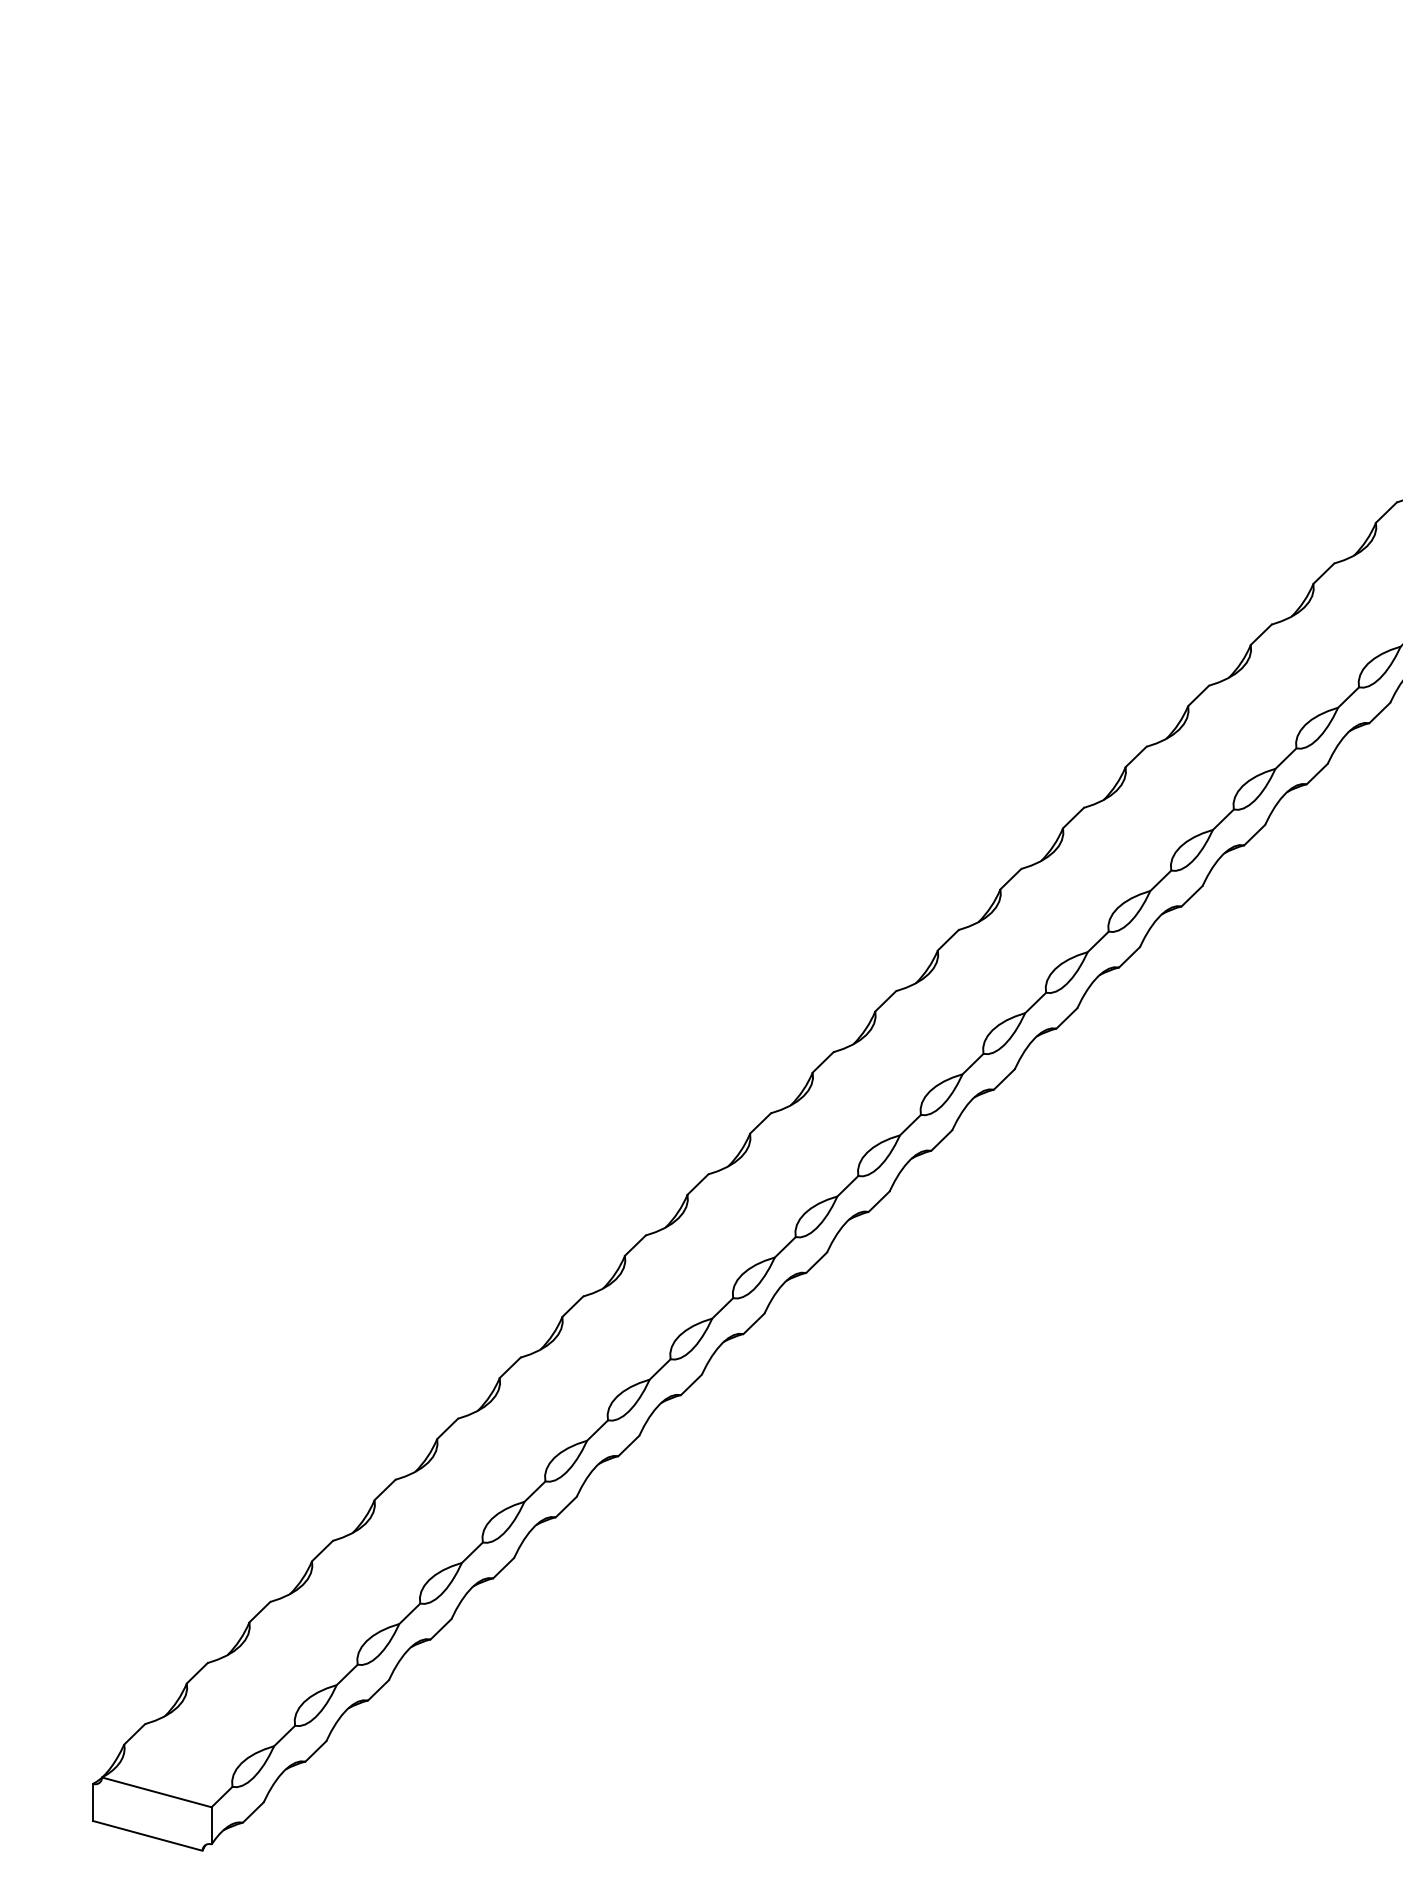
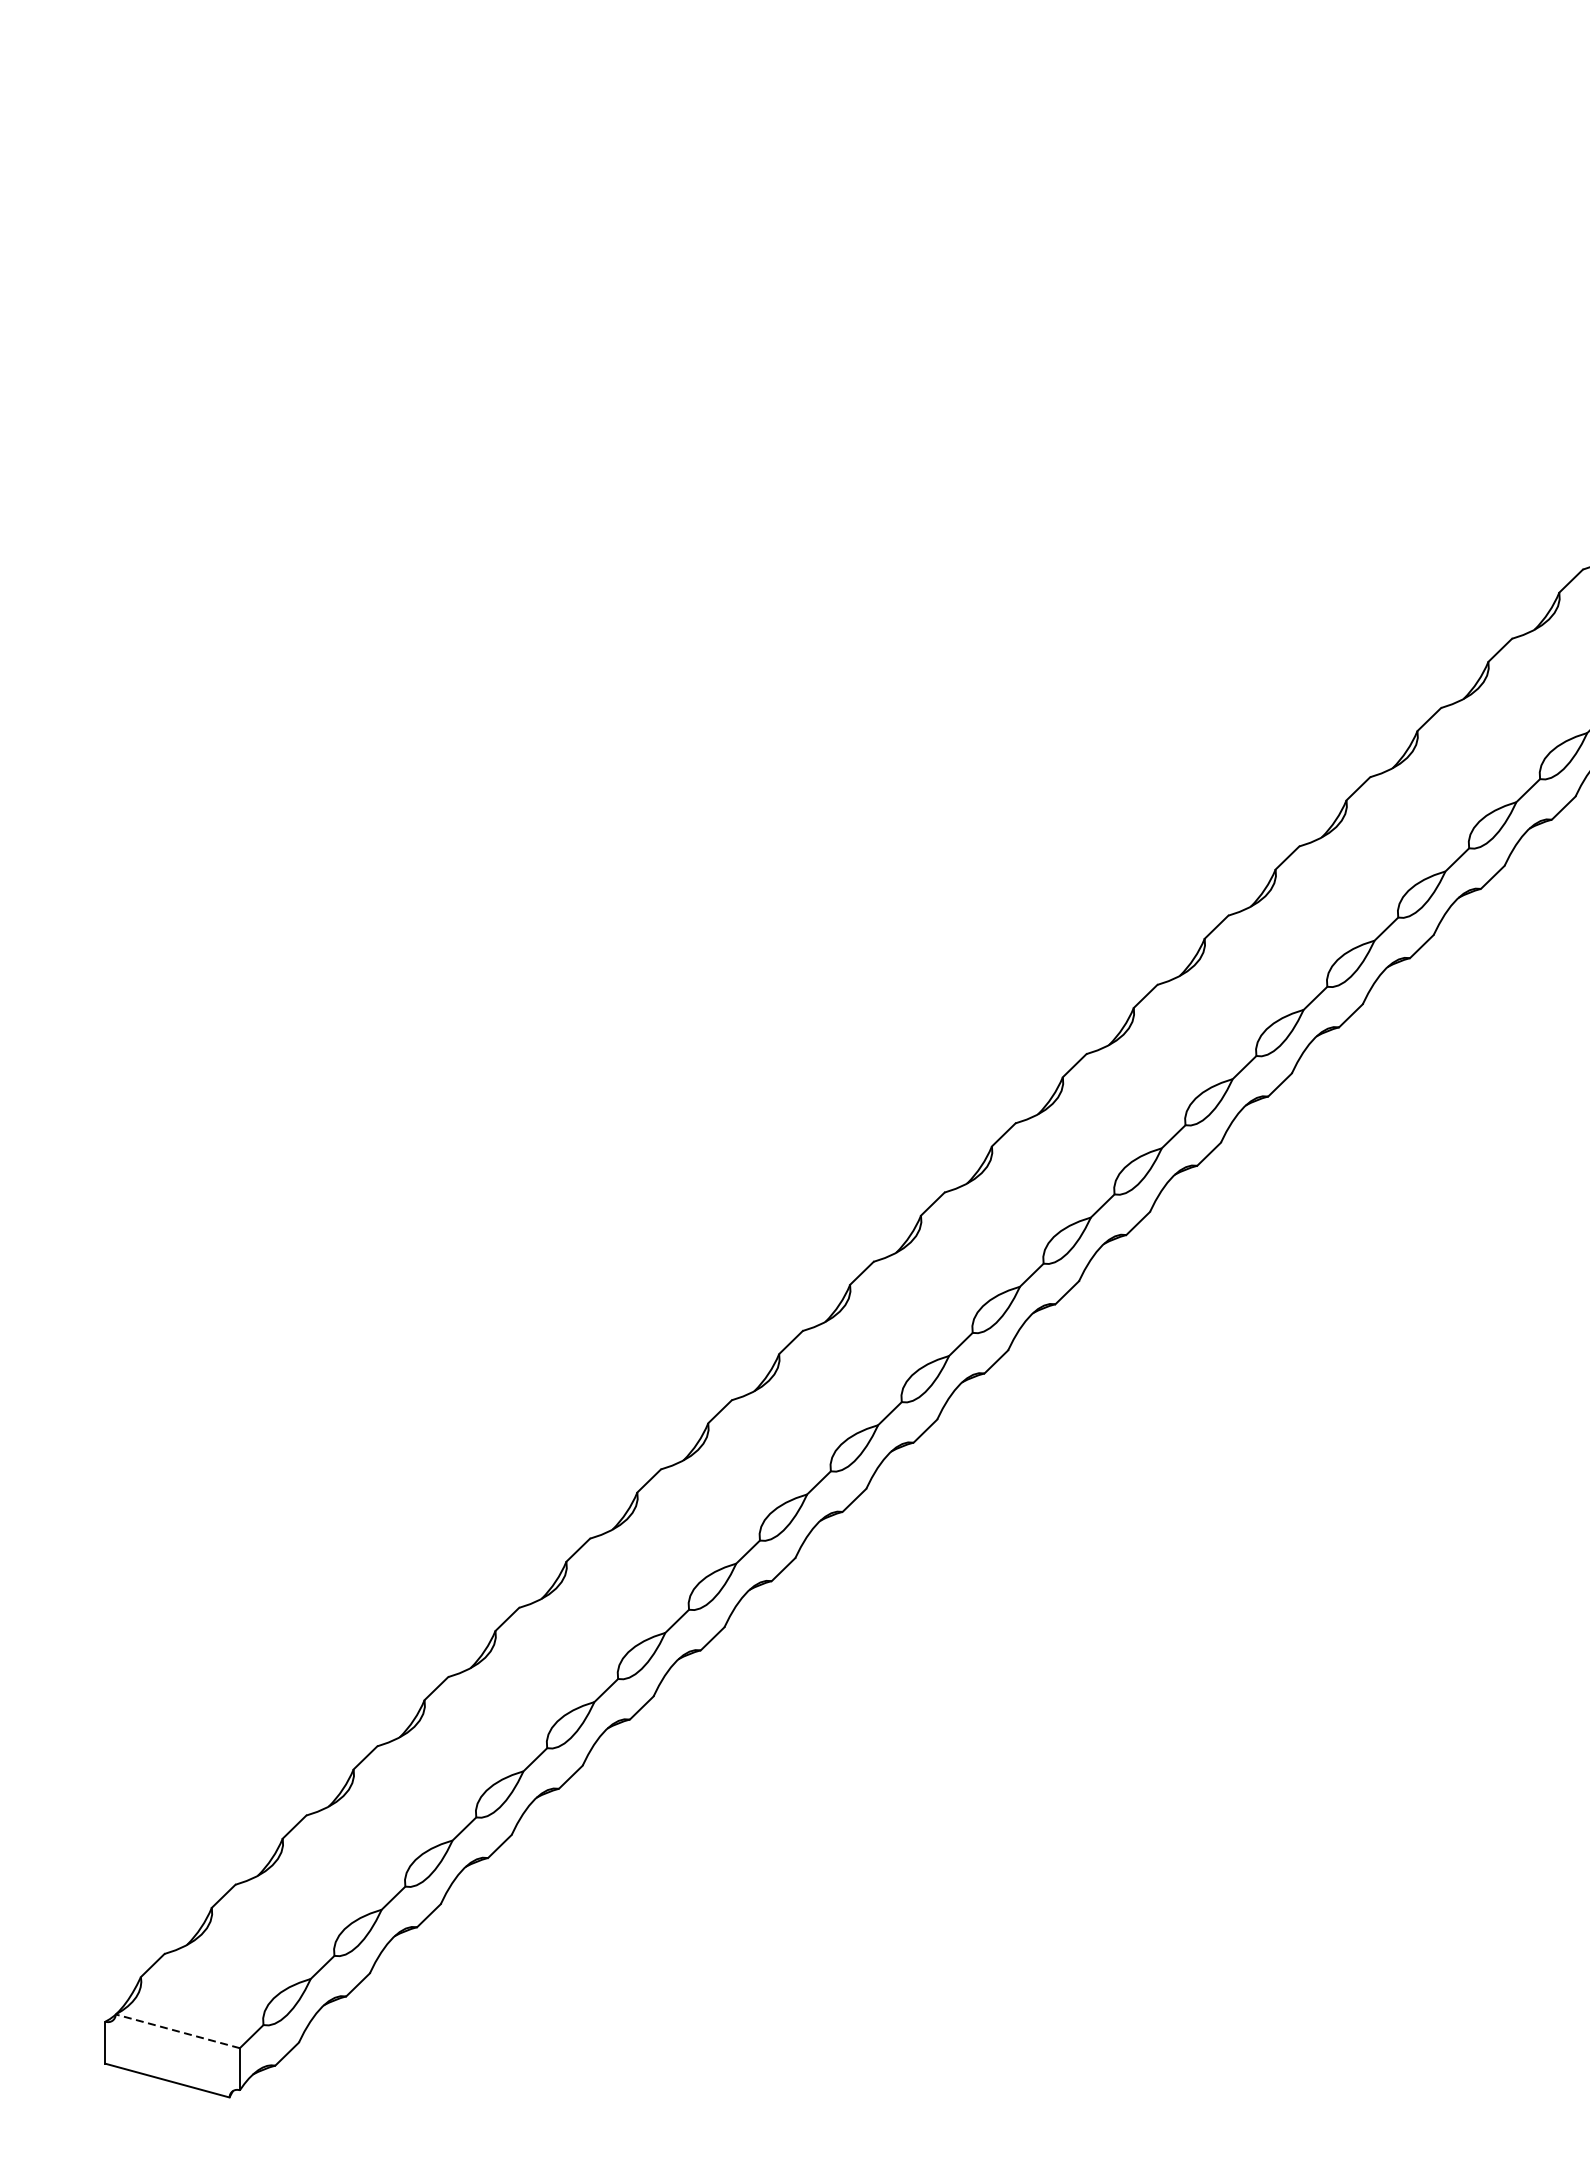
line: (156, 1792) -> (177, 2031), solid -> dashed

